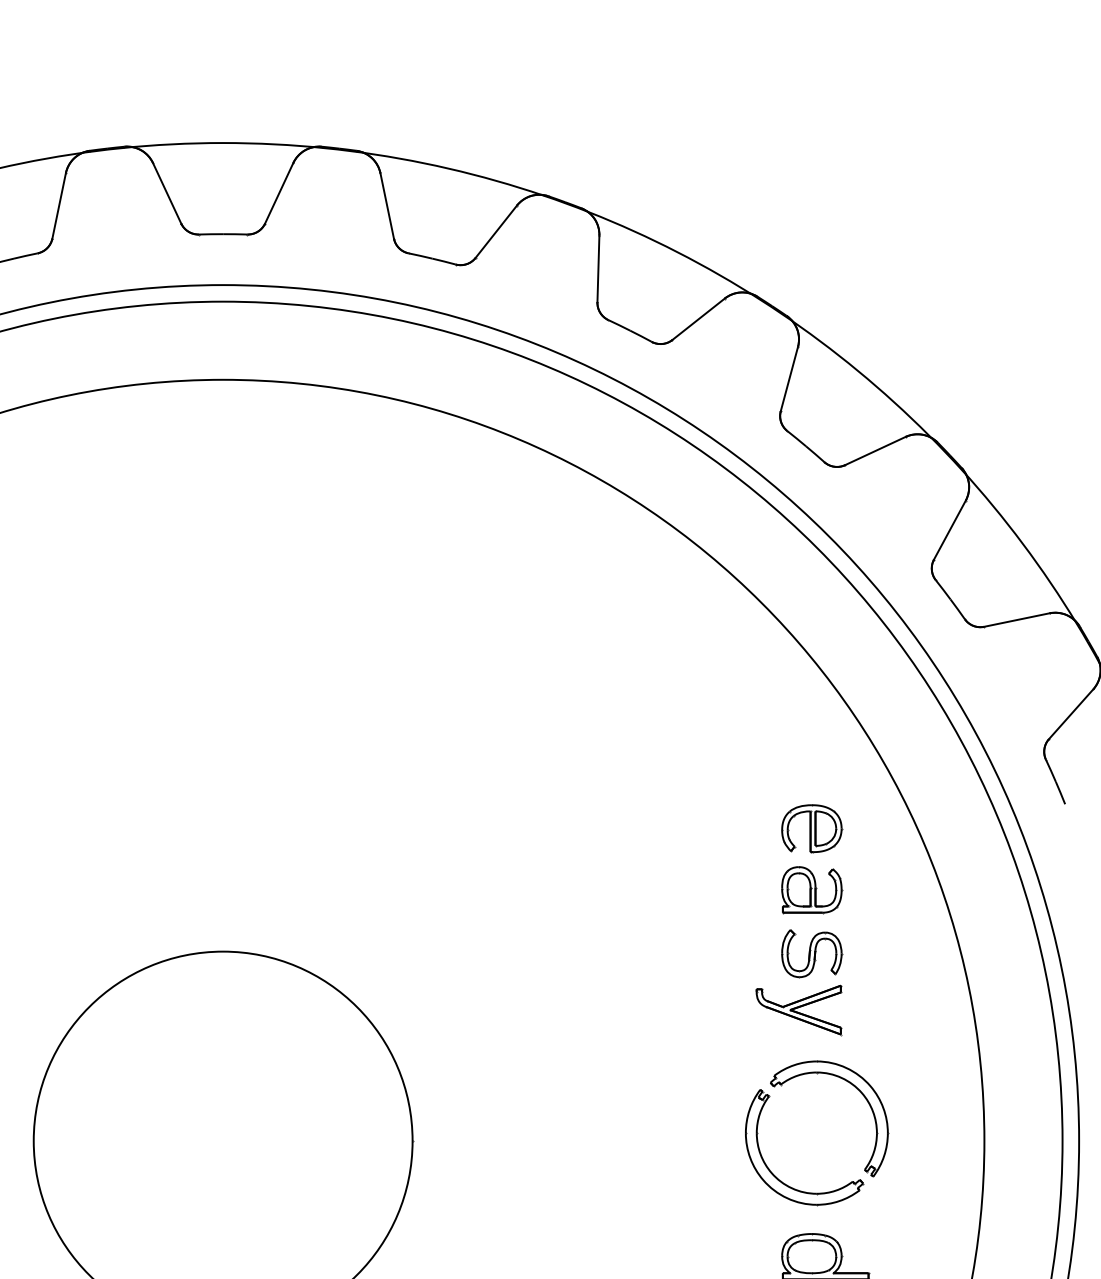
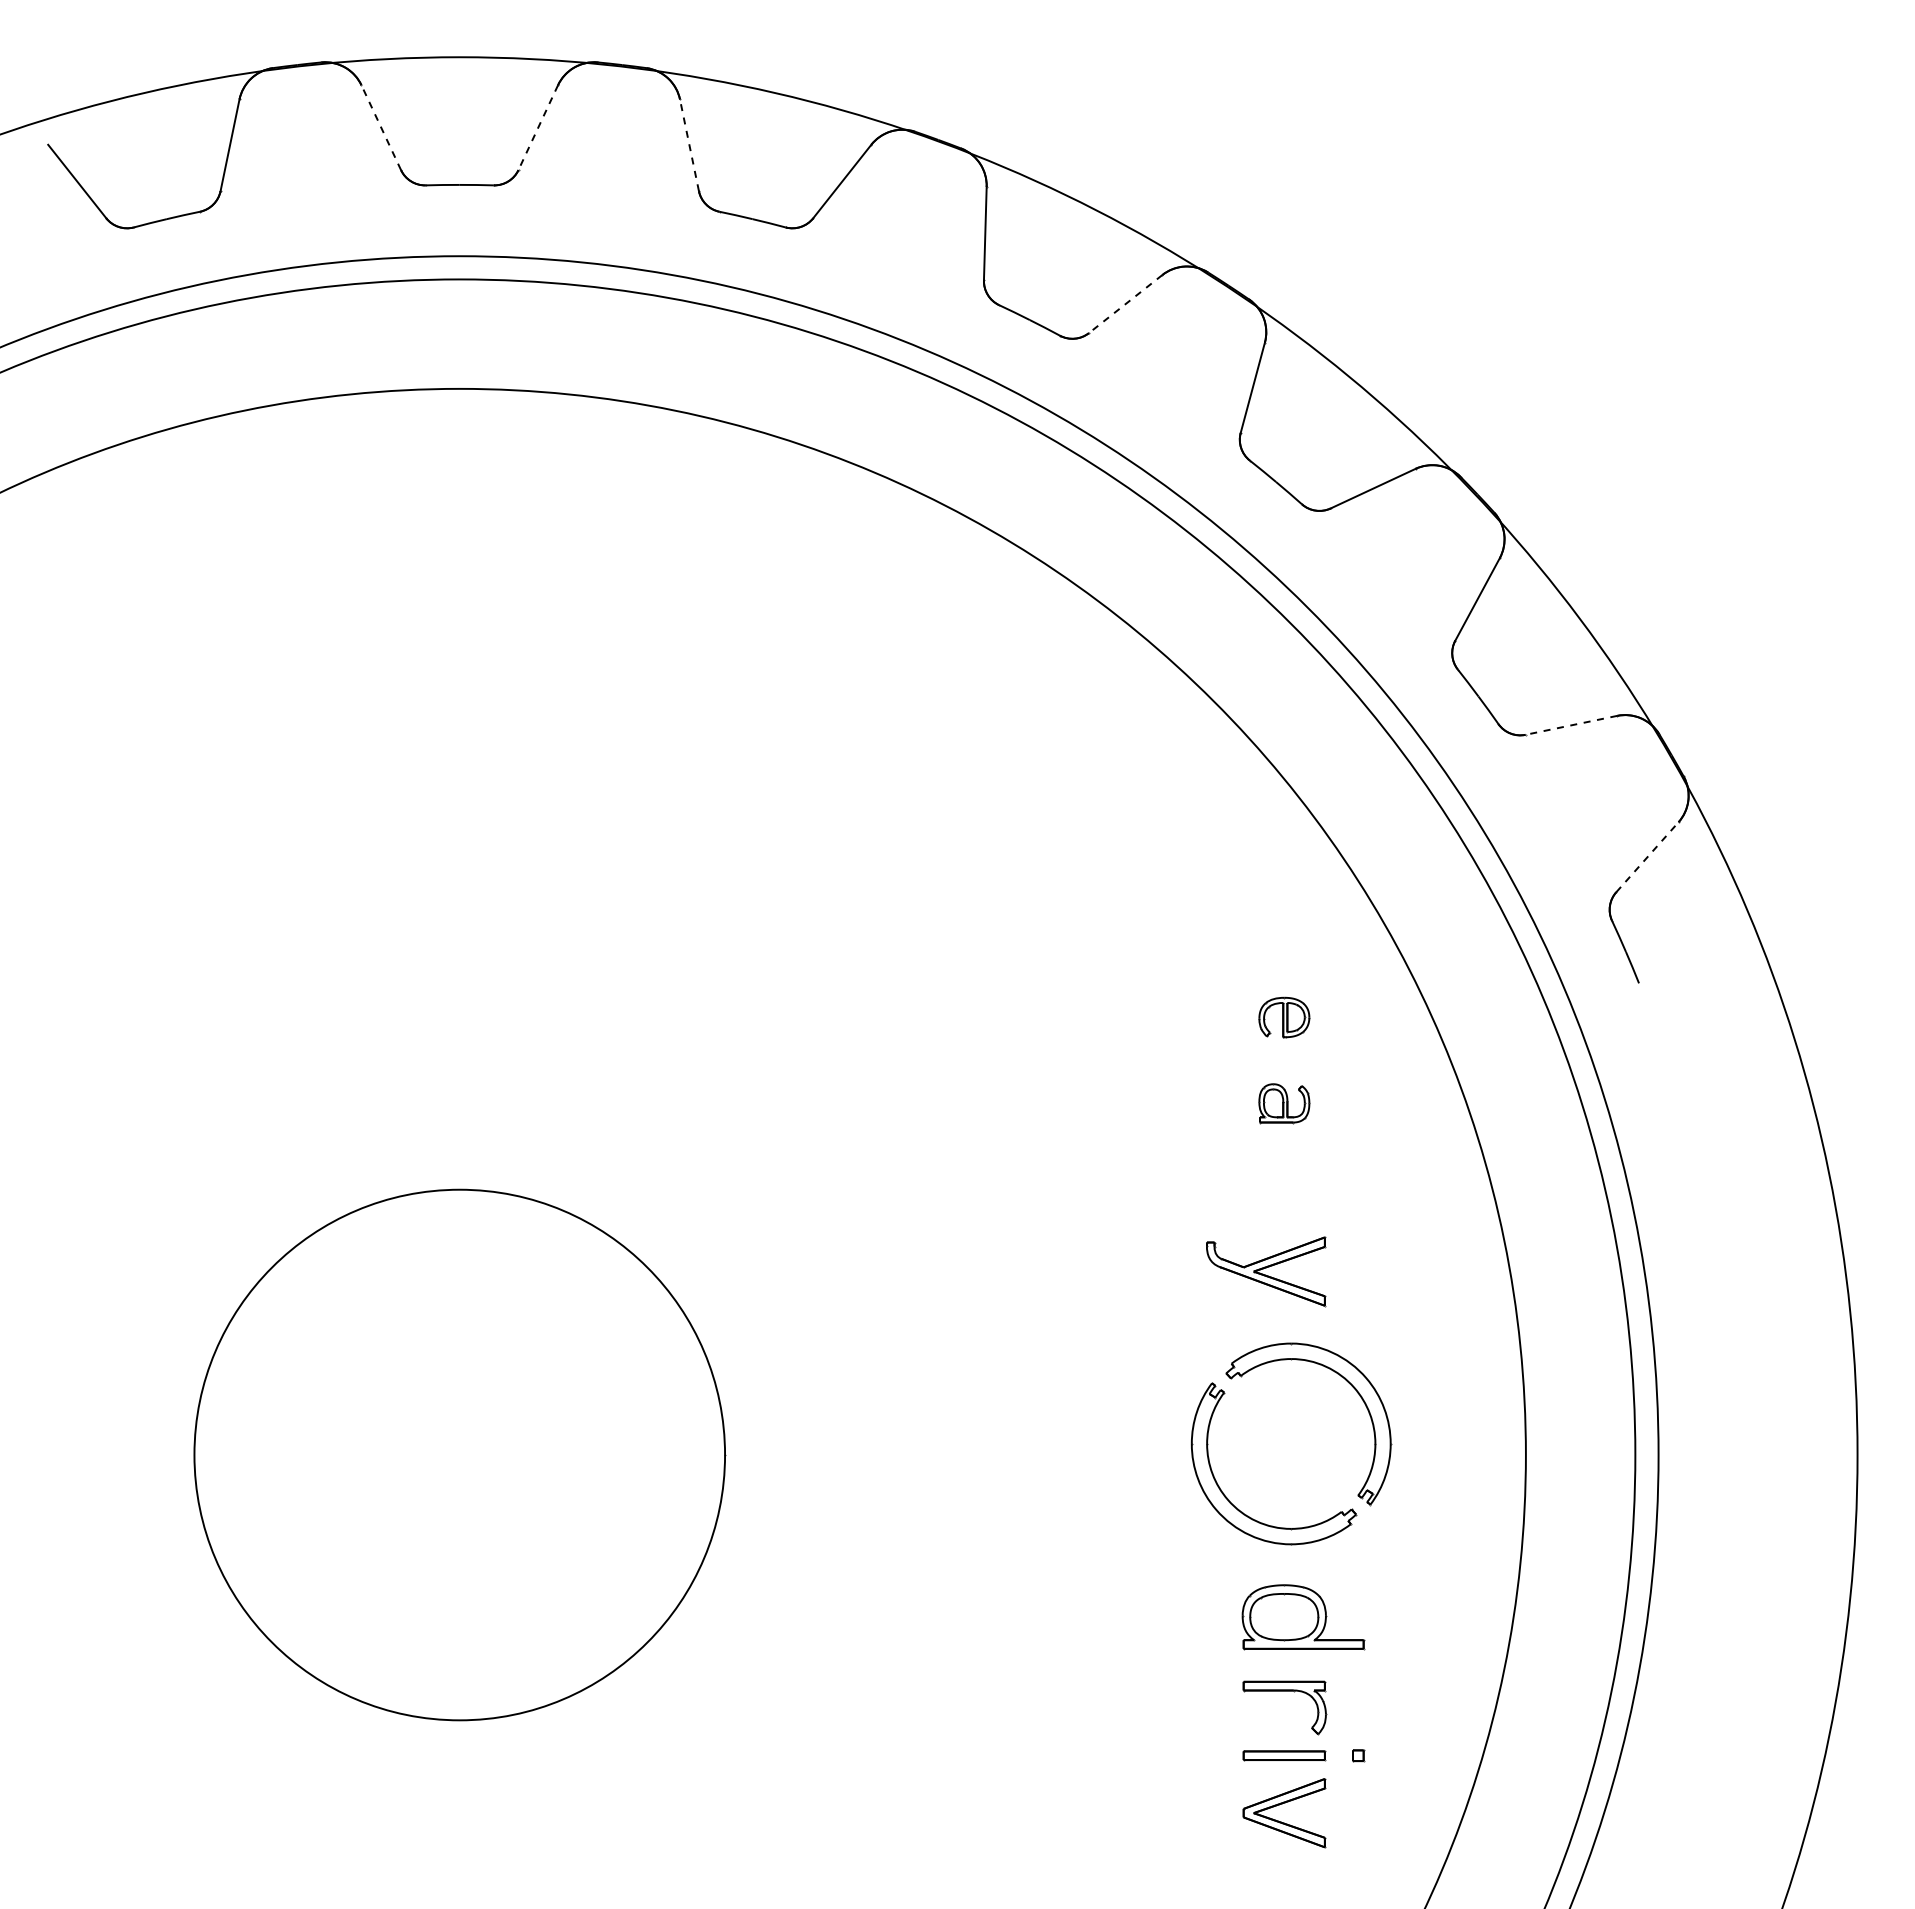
line: (167, 193) -> (381, 127), solid -> dashed
line: (279, 193) -> (538, 127), solid -> dashed
line: (387, 206) -> (689, 145), solid -> dashed
line: (698, 319) -> (1125, 304), solid -> dashed
line: (1016, 620) -> (1571, 725), solid -> dashed
line: (1071, 714) -> (1647, 857), solid -> dashed
part: (812, 828) -> (1284, 1017), size x0.6
part: (812, 890) -> (1284, 1103), size x0.6
part: (812, 954) -> (1284, 1193), removed

